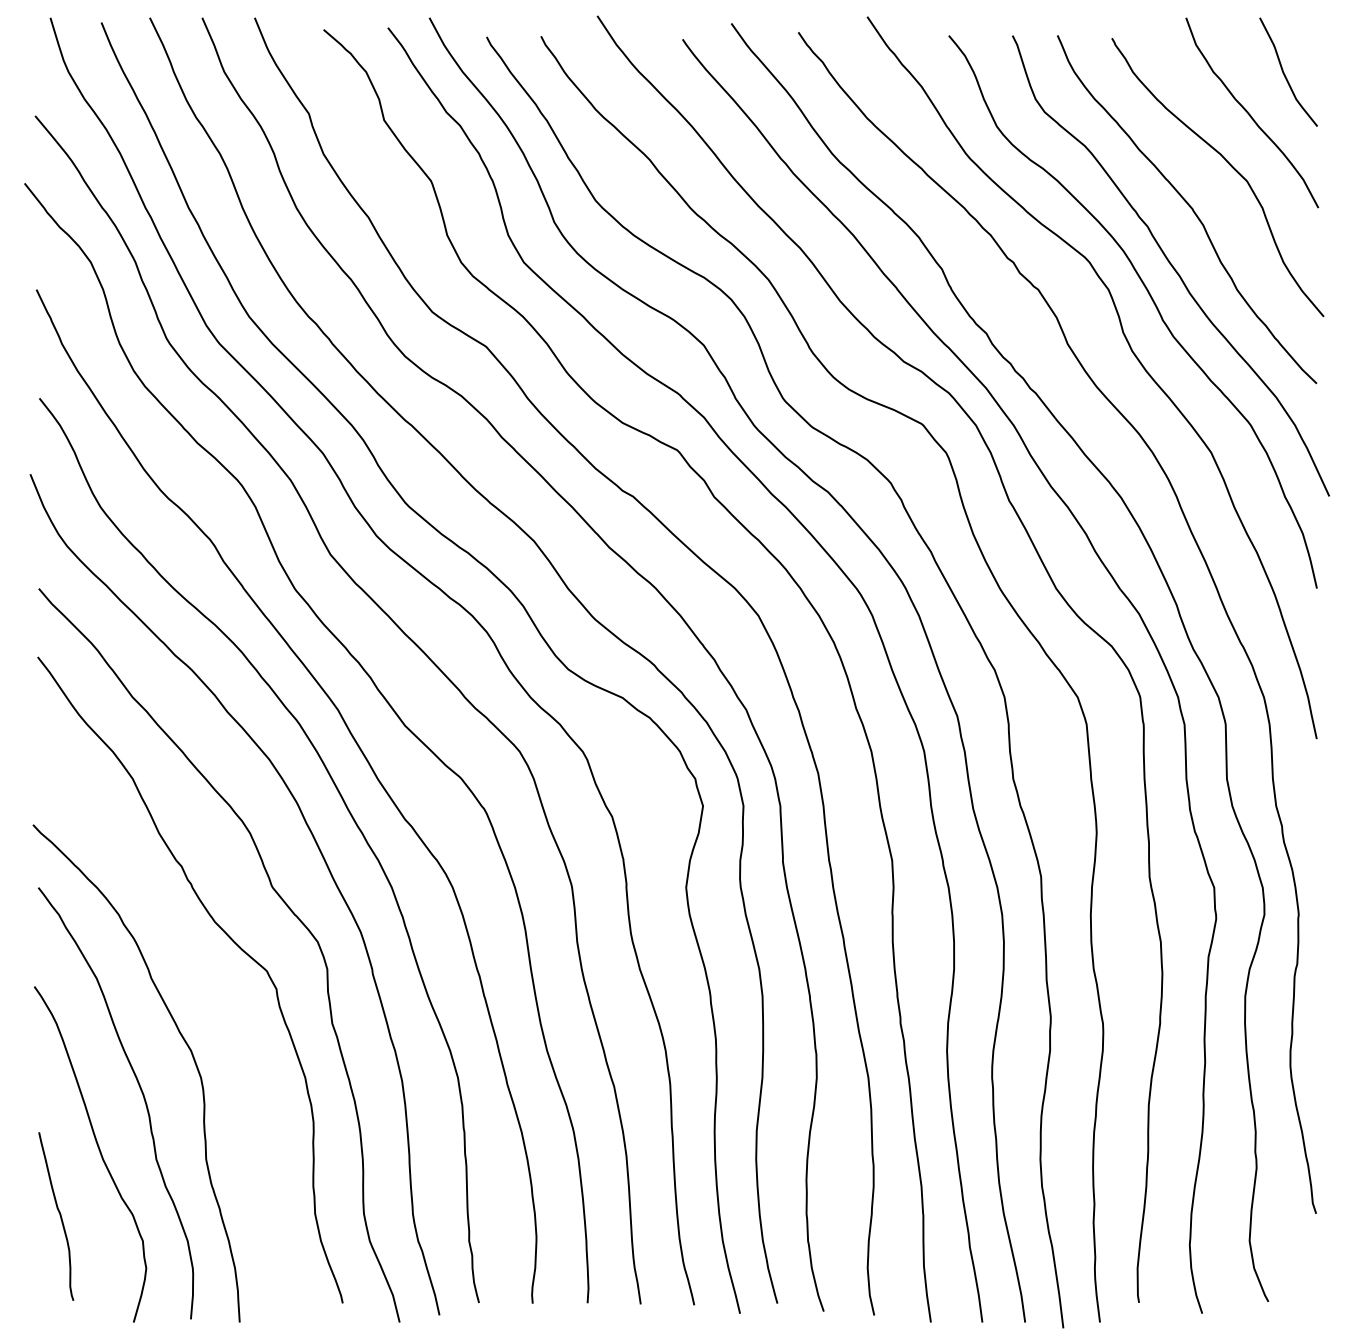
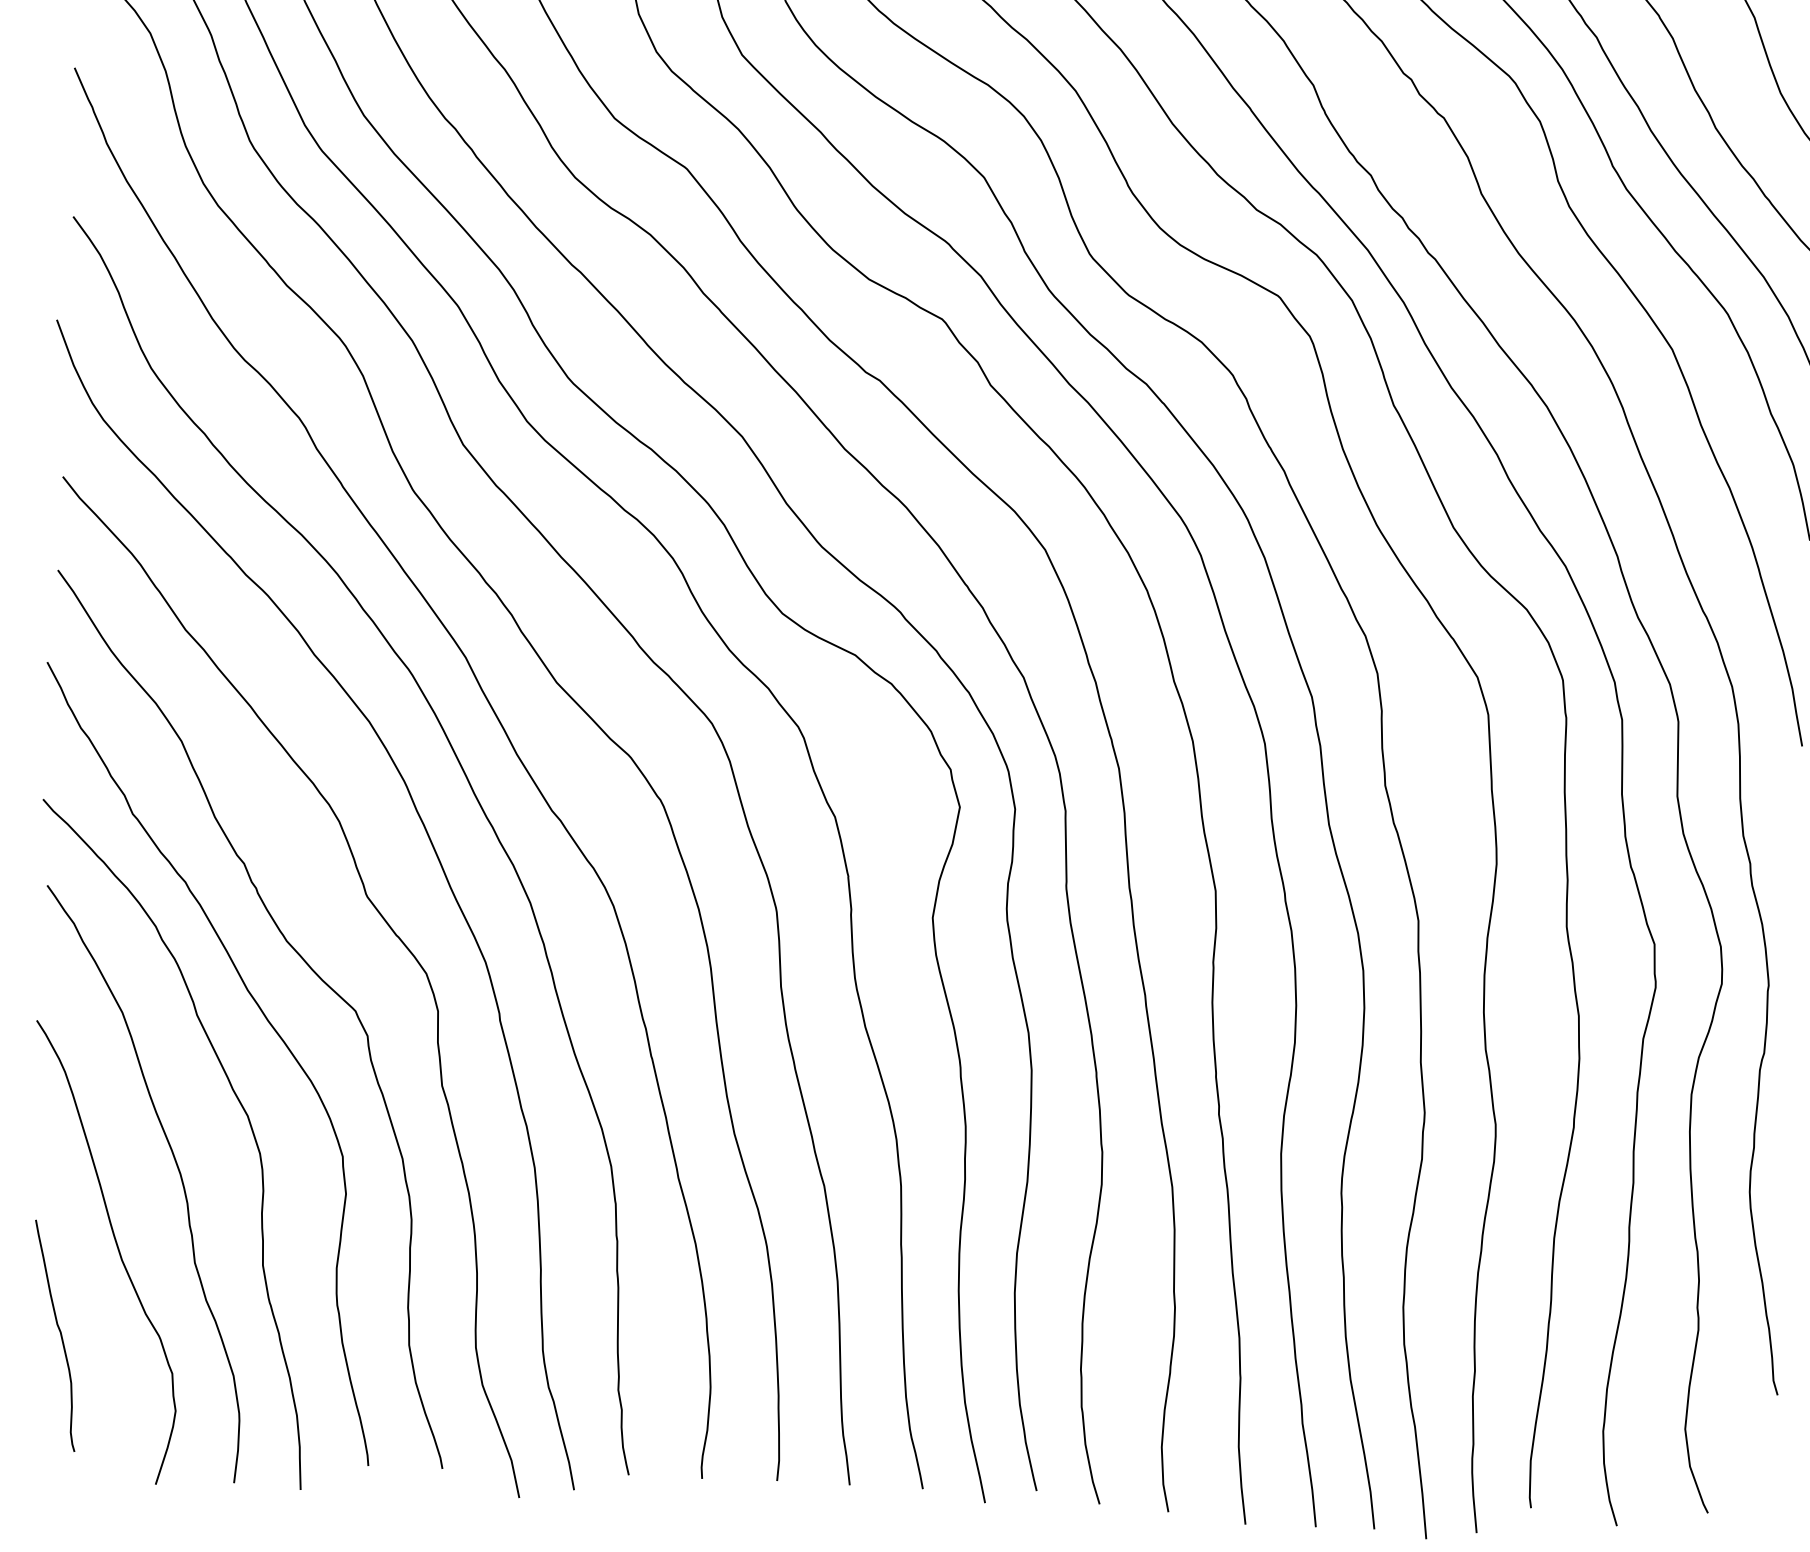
curve: (202, 981) -> (266, 1021), added

